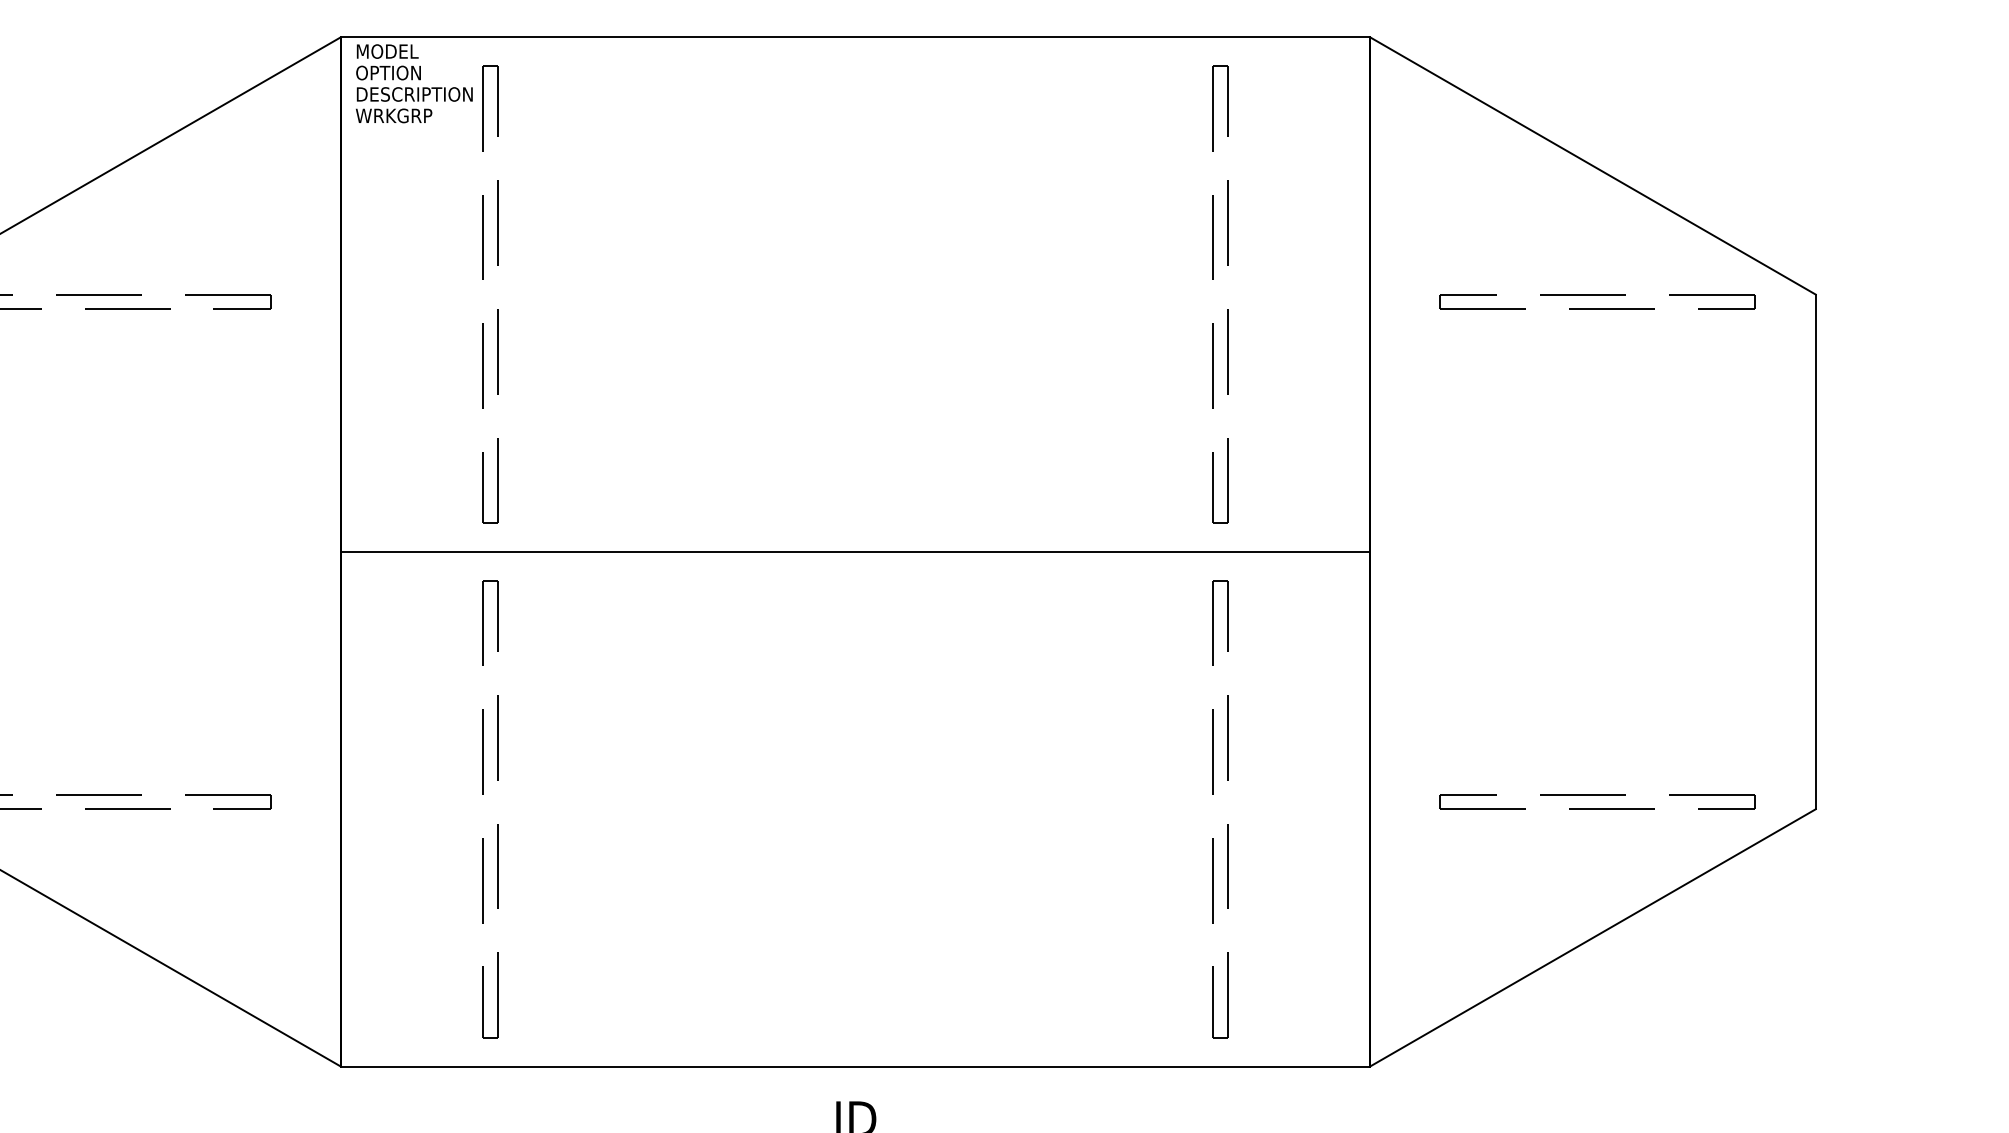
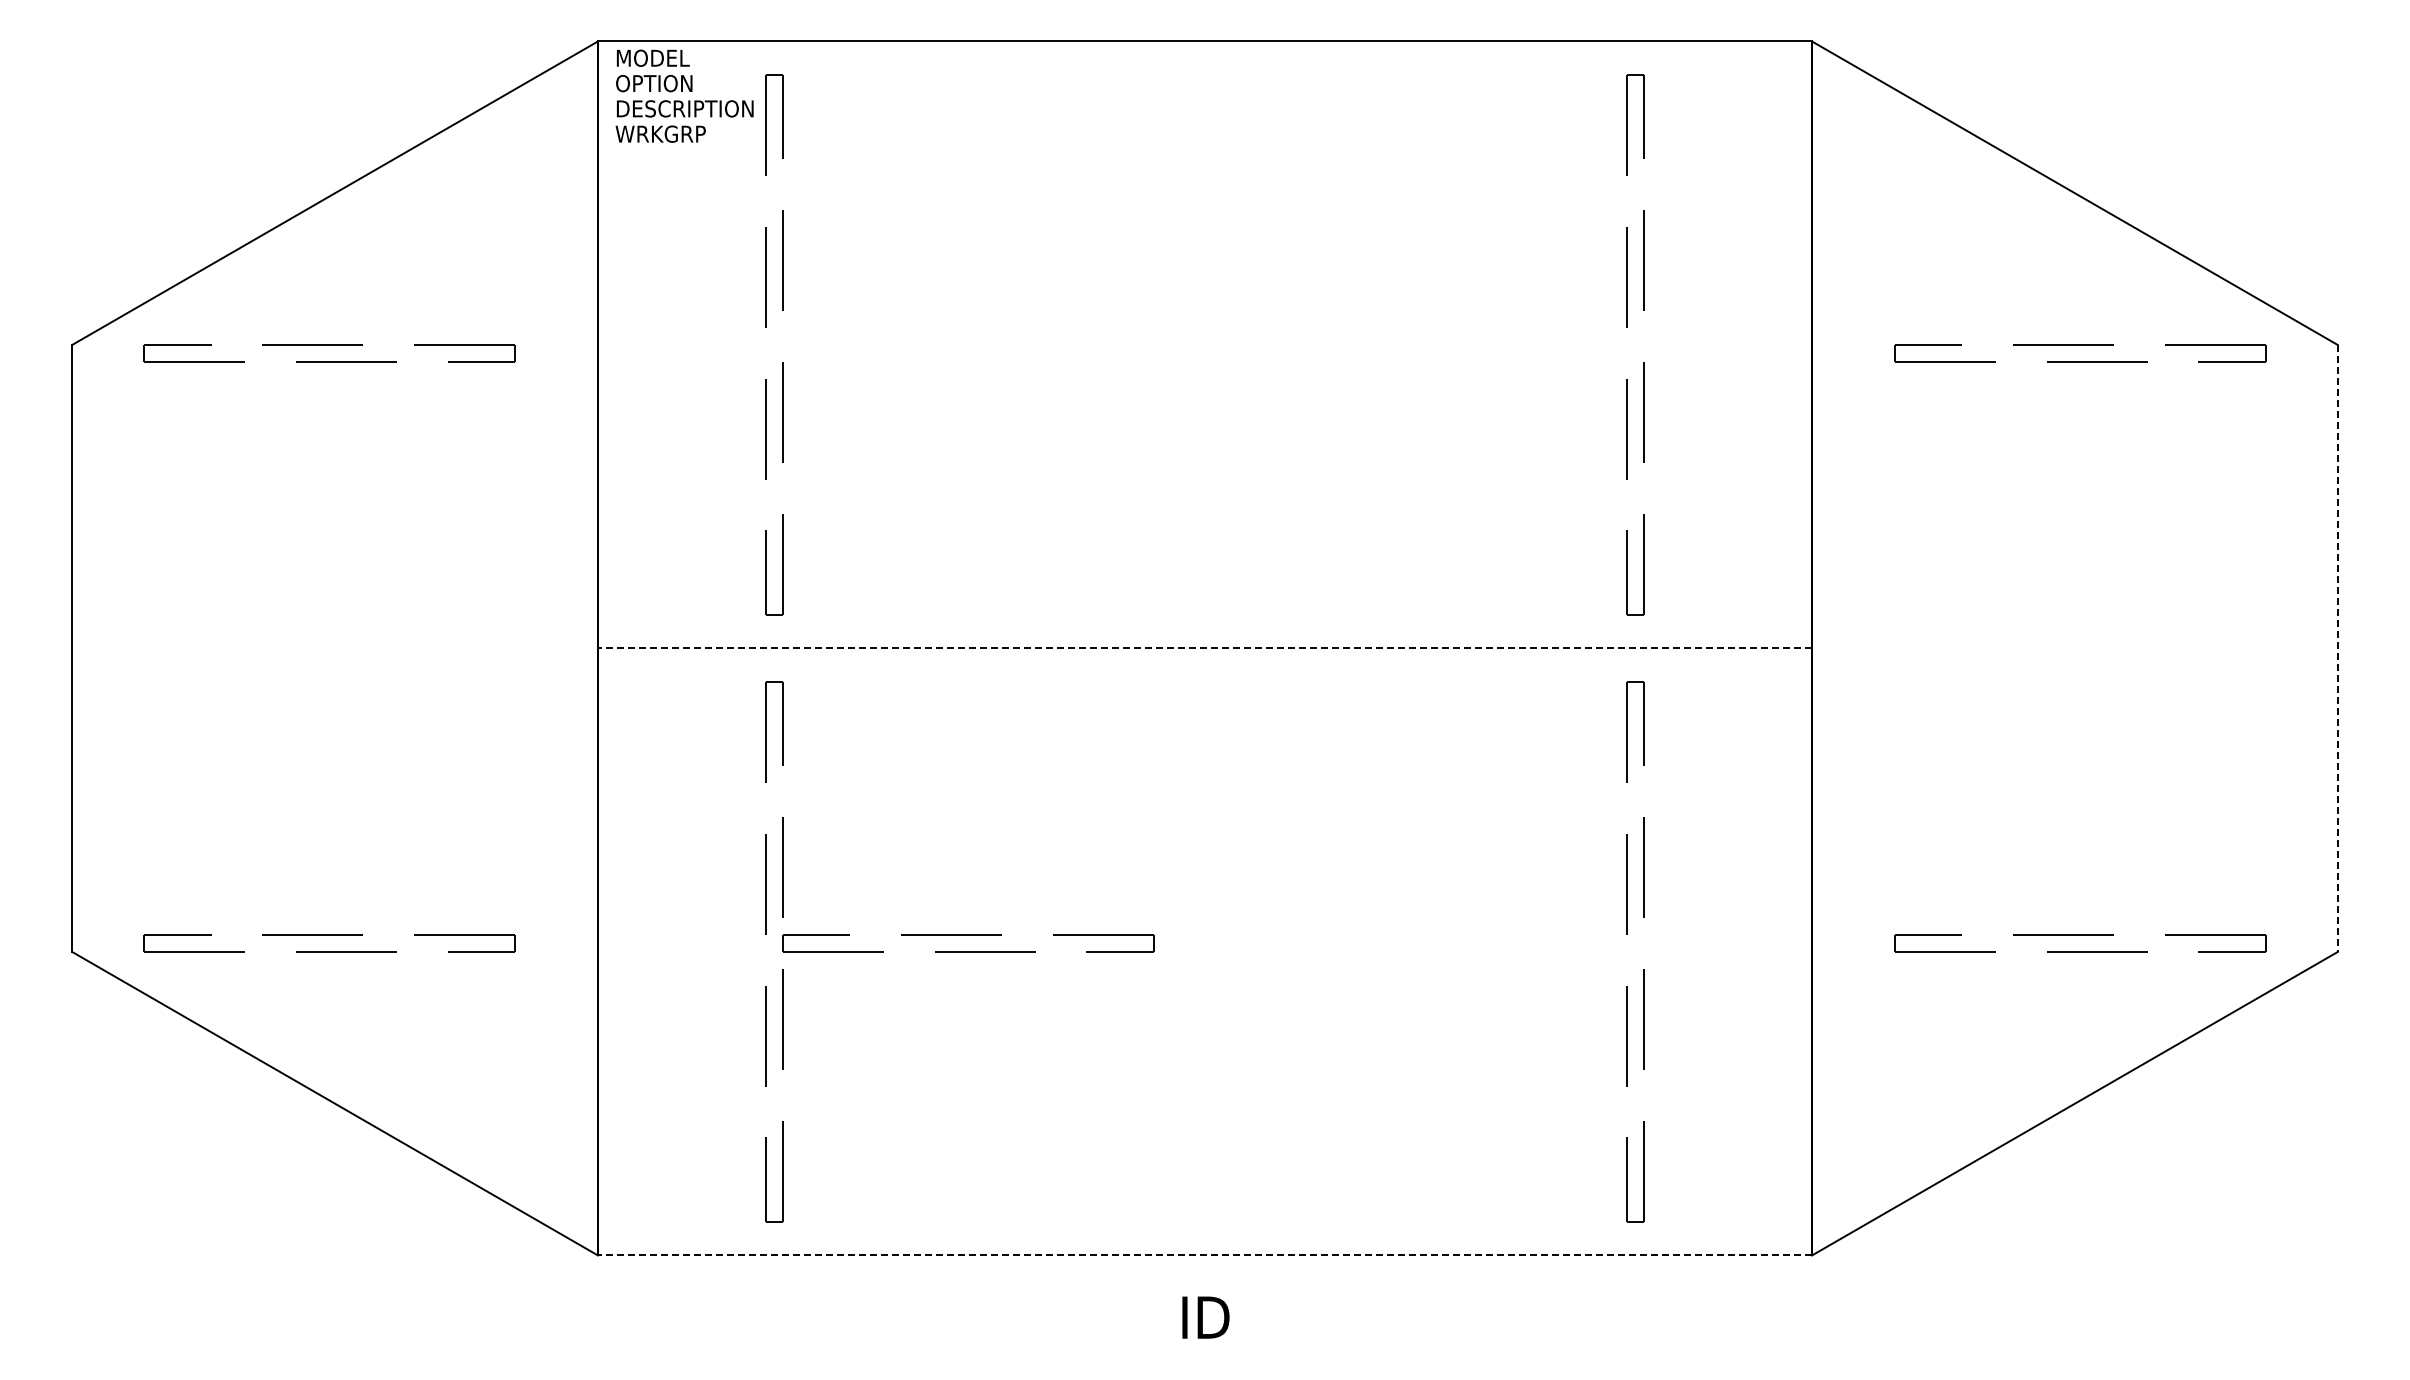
line: (855, 551) -> (1204, 648), solid -> dashed
line: (1815, 551) -> (2337, 648), solid -> dashed
part: (654, 795) -> (968, 935), added
line: (855, 1066) -> (1204, 1255), solid -> dashed

